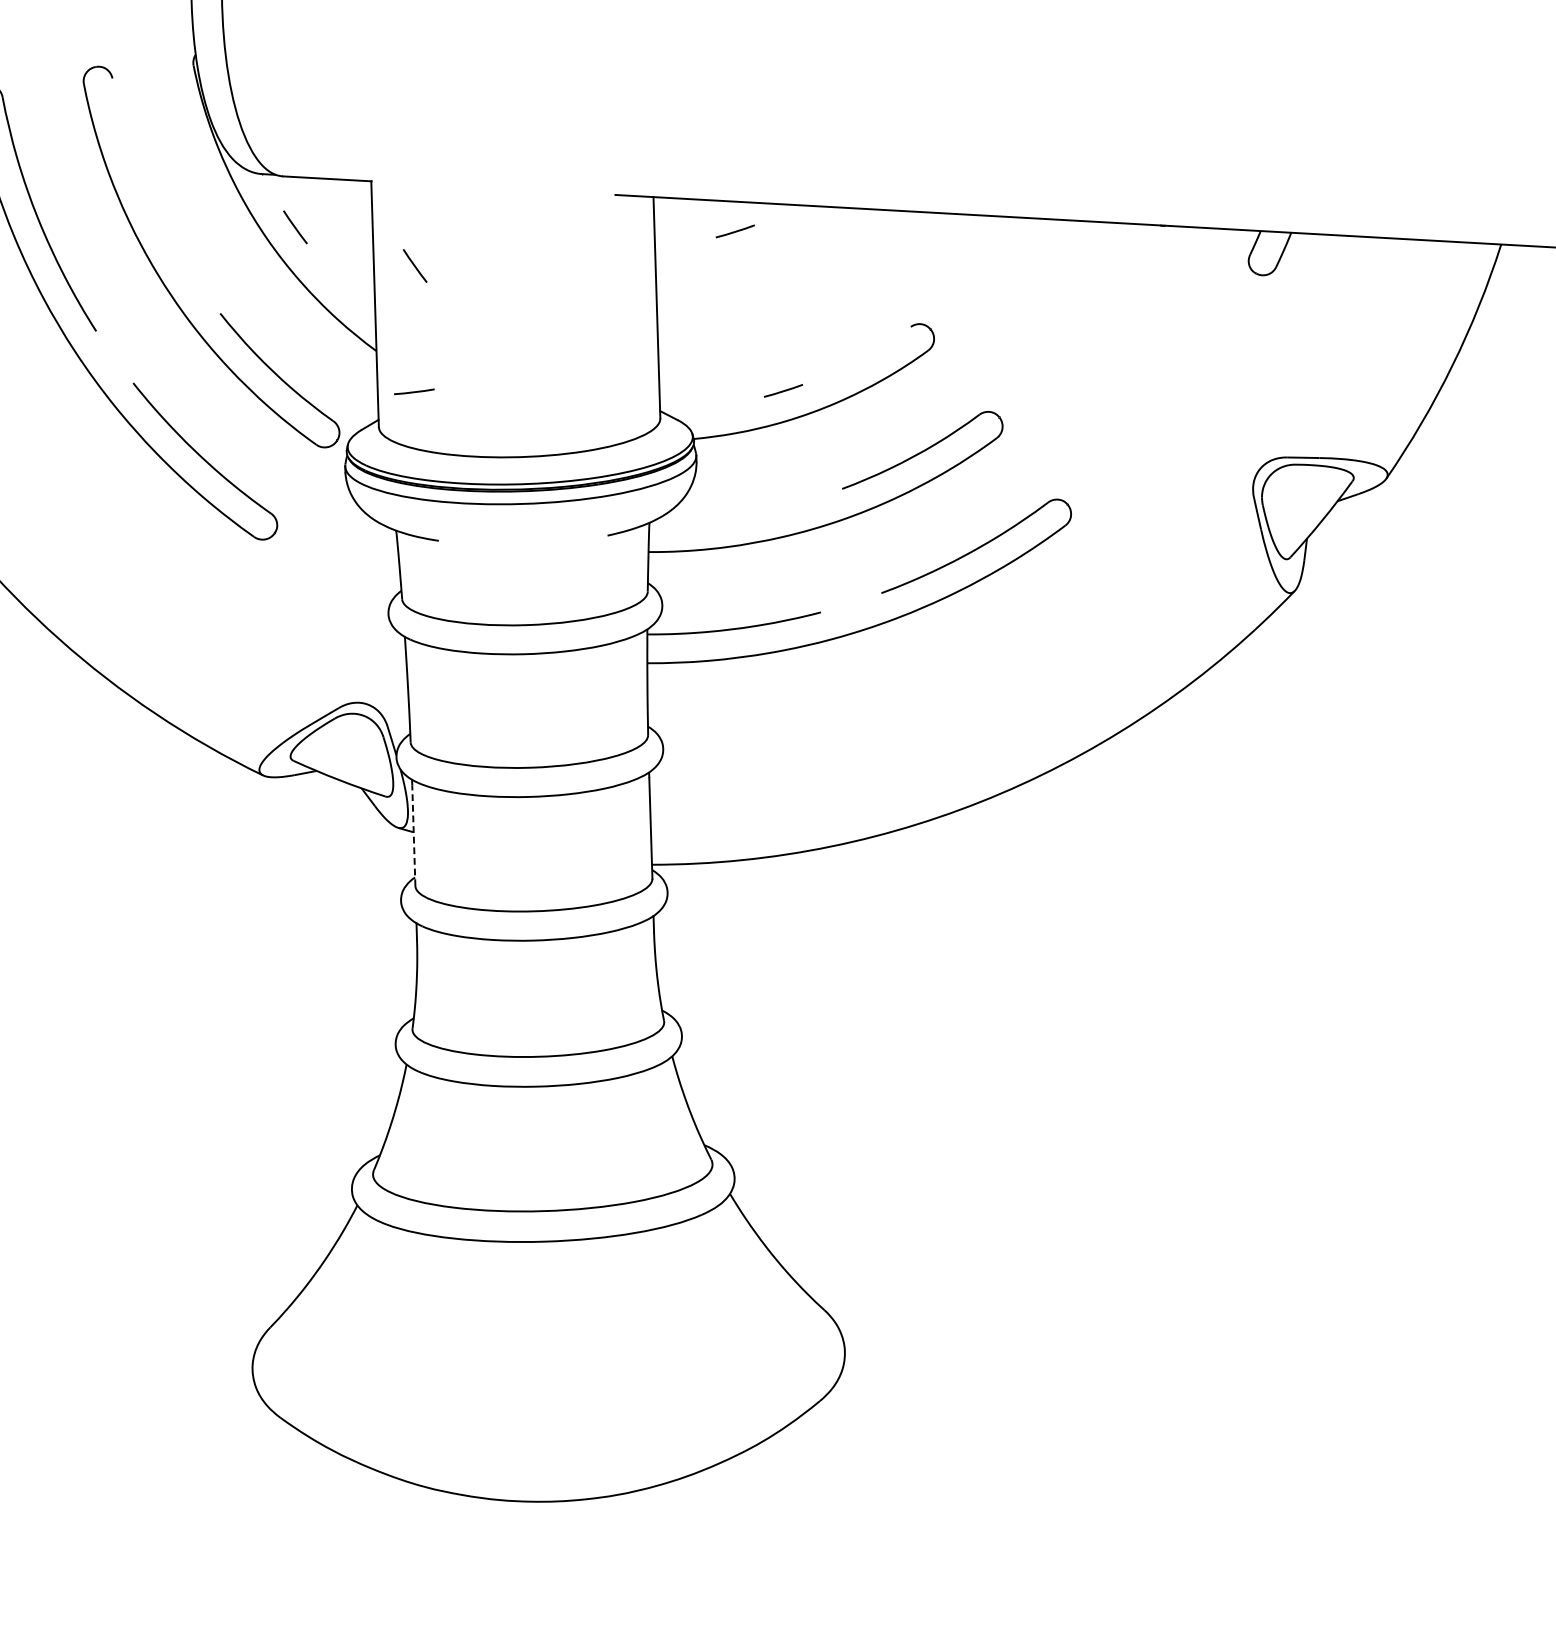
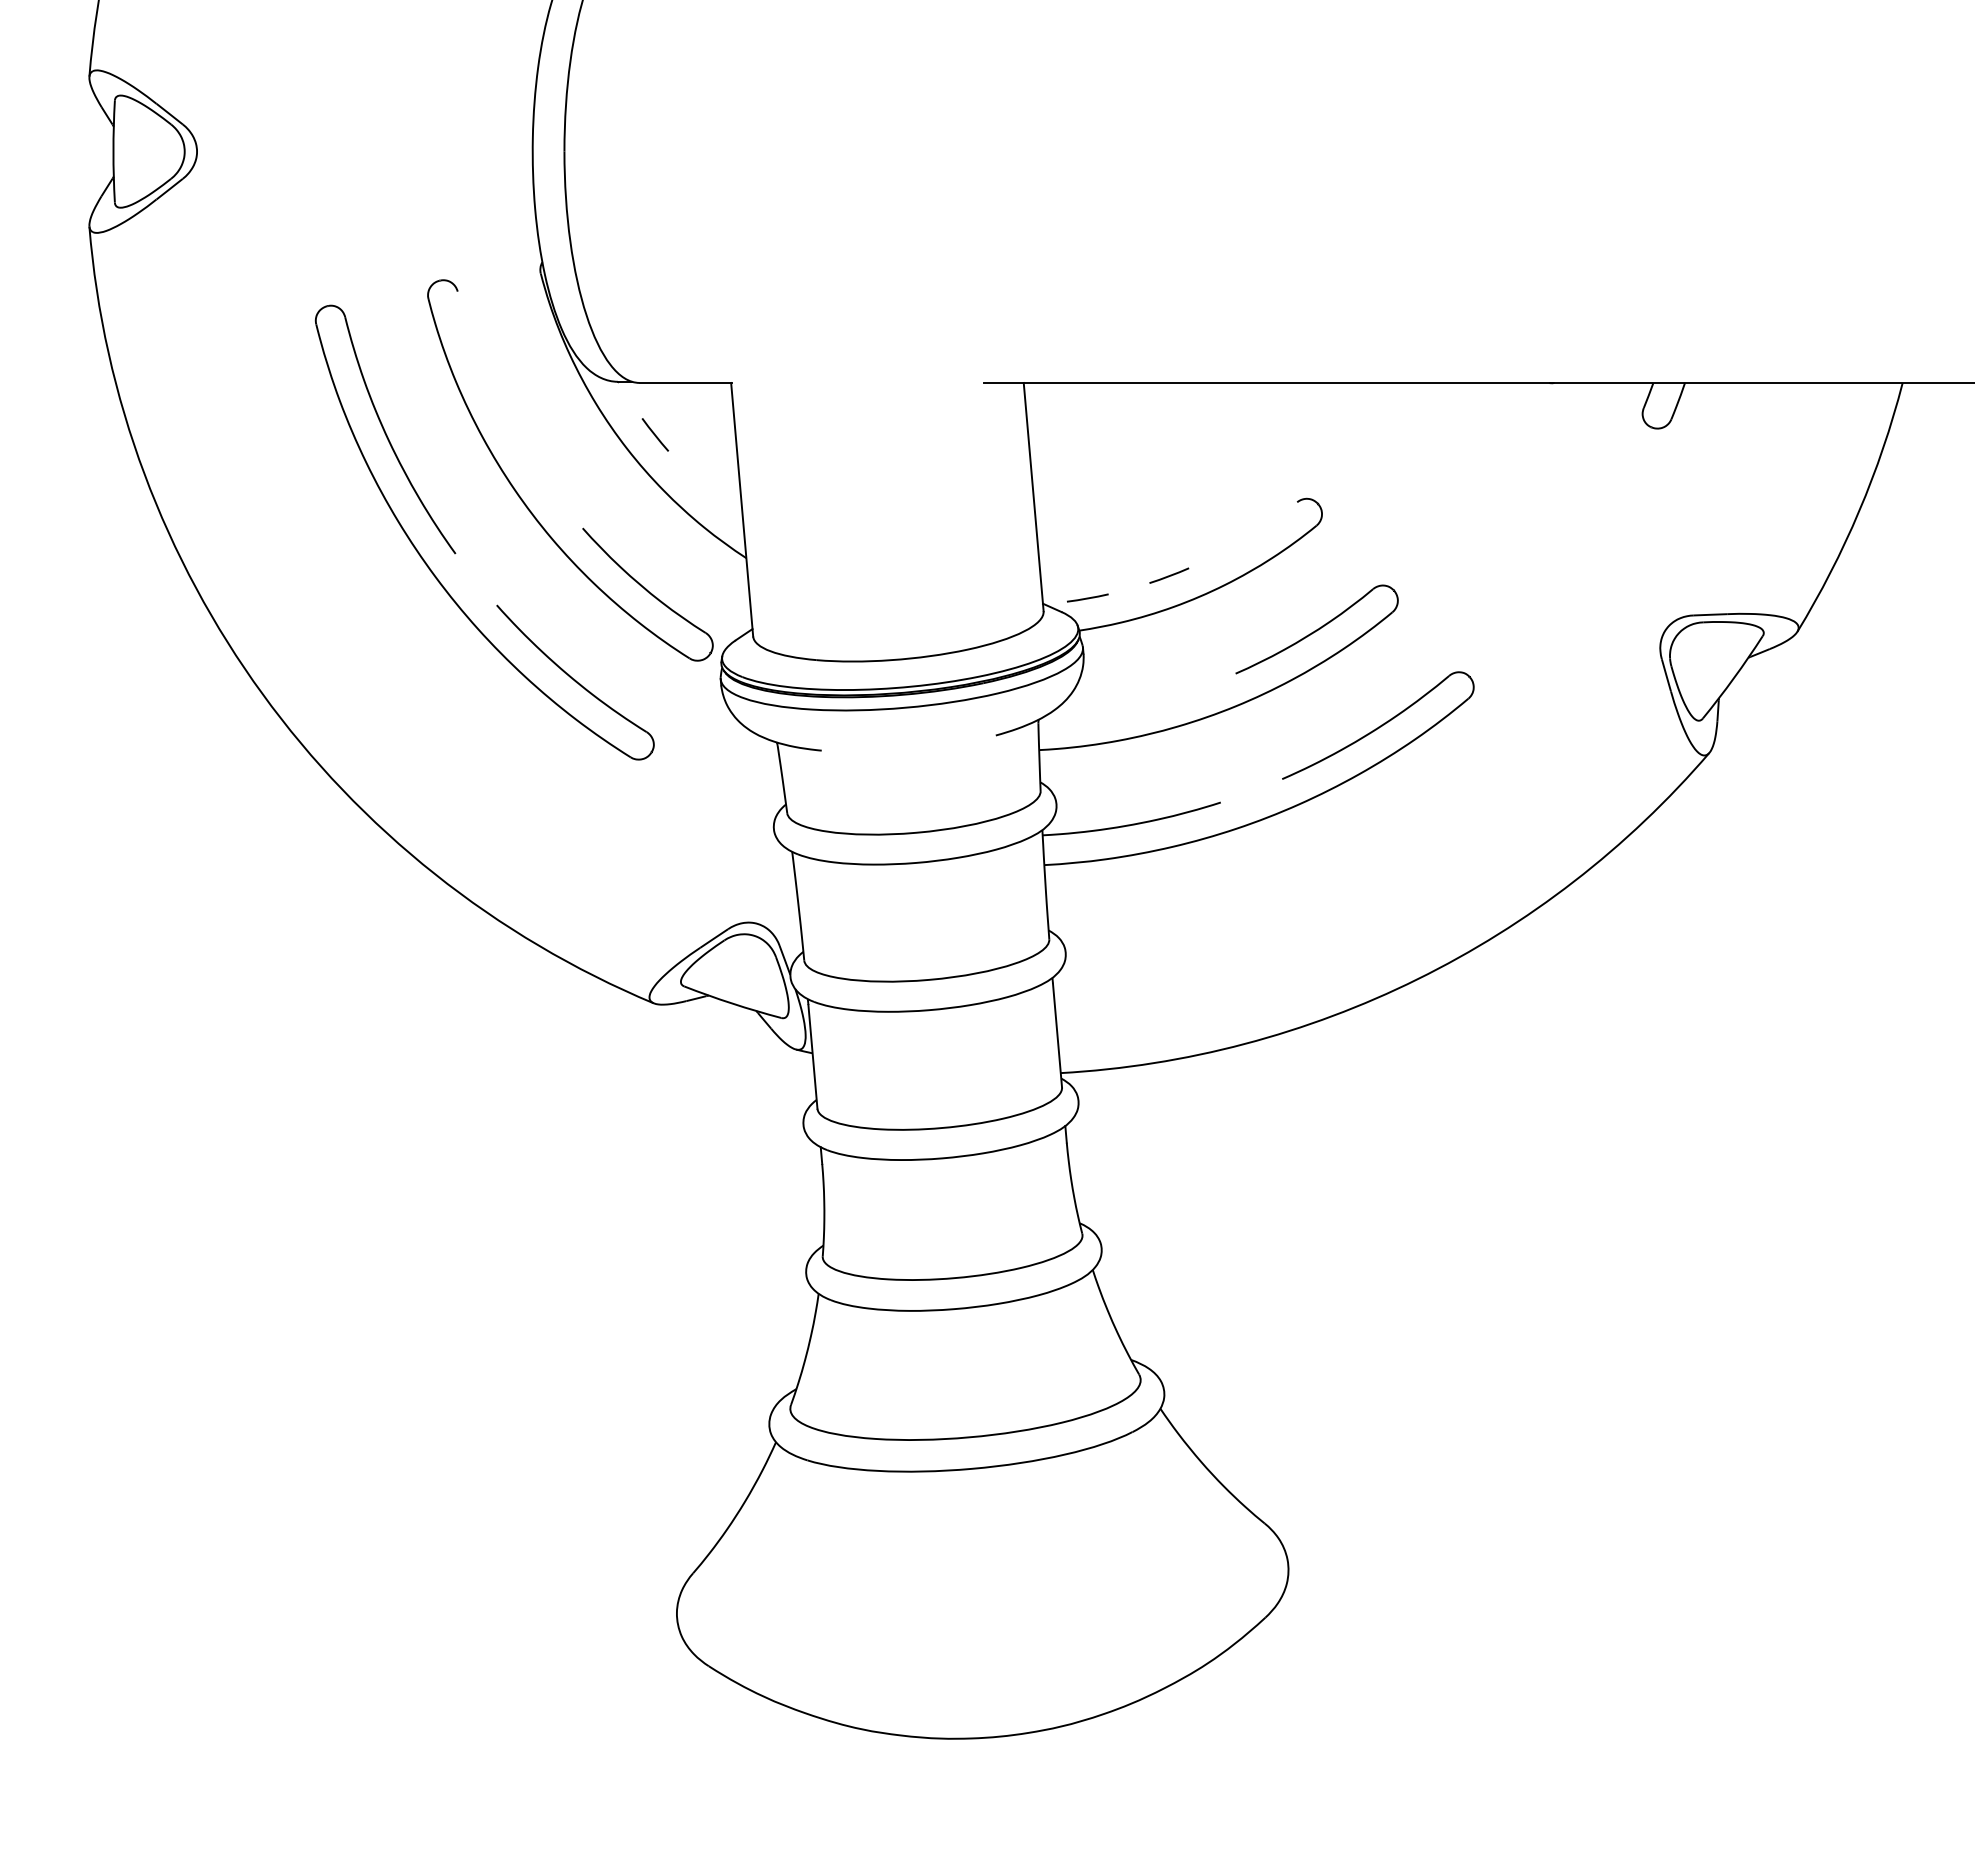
line: (735, 231) -> (1110, 413), removed
line: (415, 265) -> (781, 467), removed
line: (414, 391) -> (1087, 597), moved
line: (413, 835) -> (812, 1056), dashed -> solid

